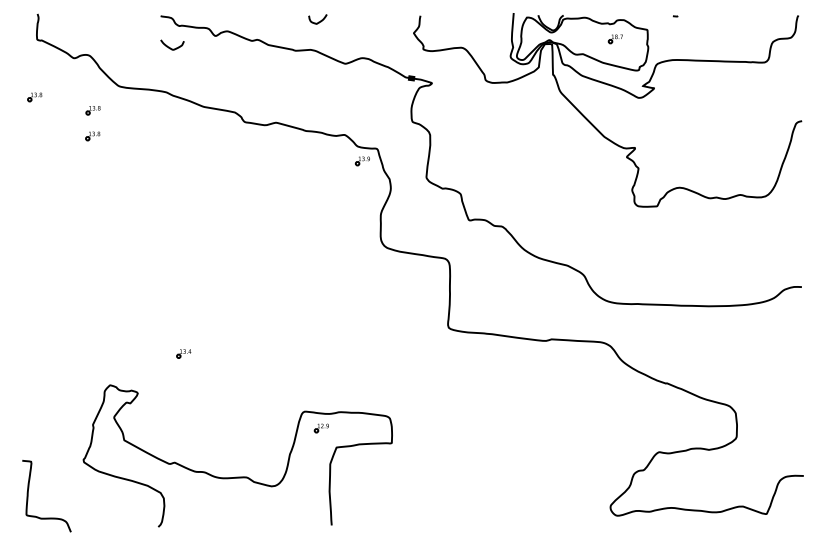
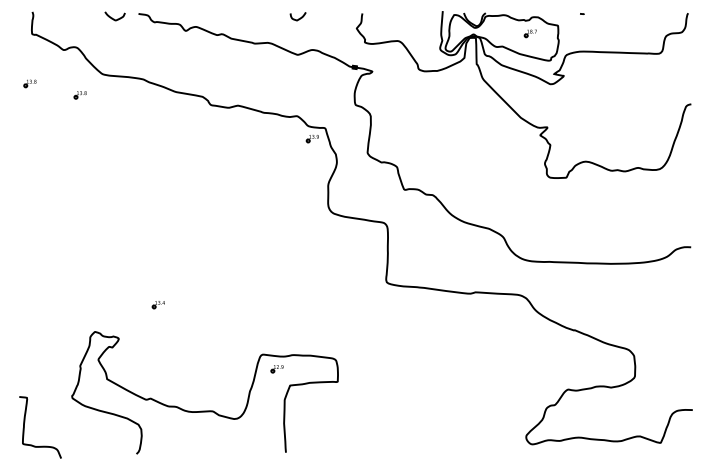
curve: (318, 21) -> (298, 18), moved
curve: (169, 46) -> (112, 17), moved
part: (92, 136) -> (79, 117), removed

